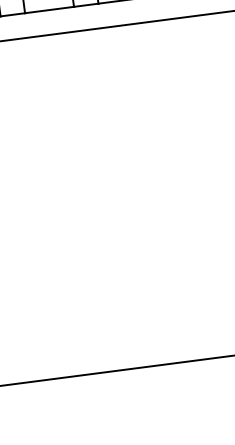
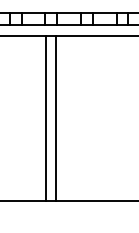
line: (48, 207) -> (56, 118), added
line: (28, 210) -> (46, 118), added

